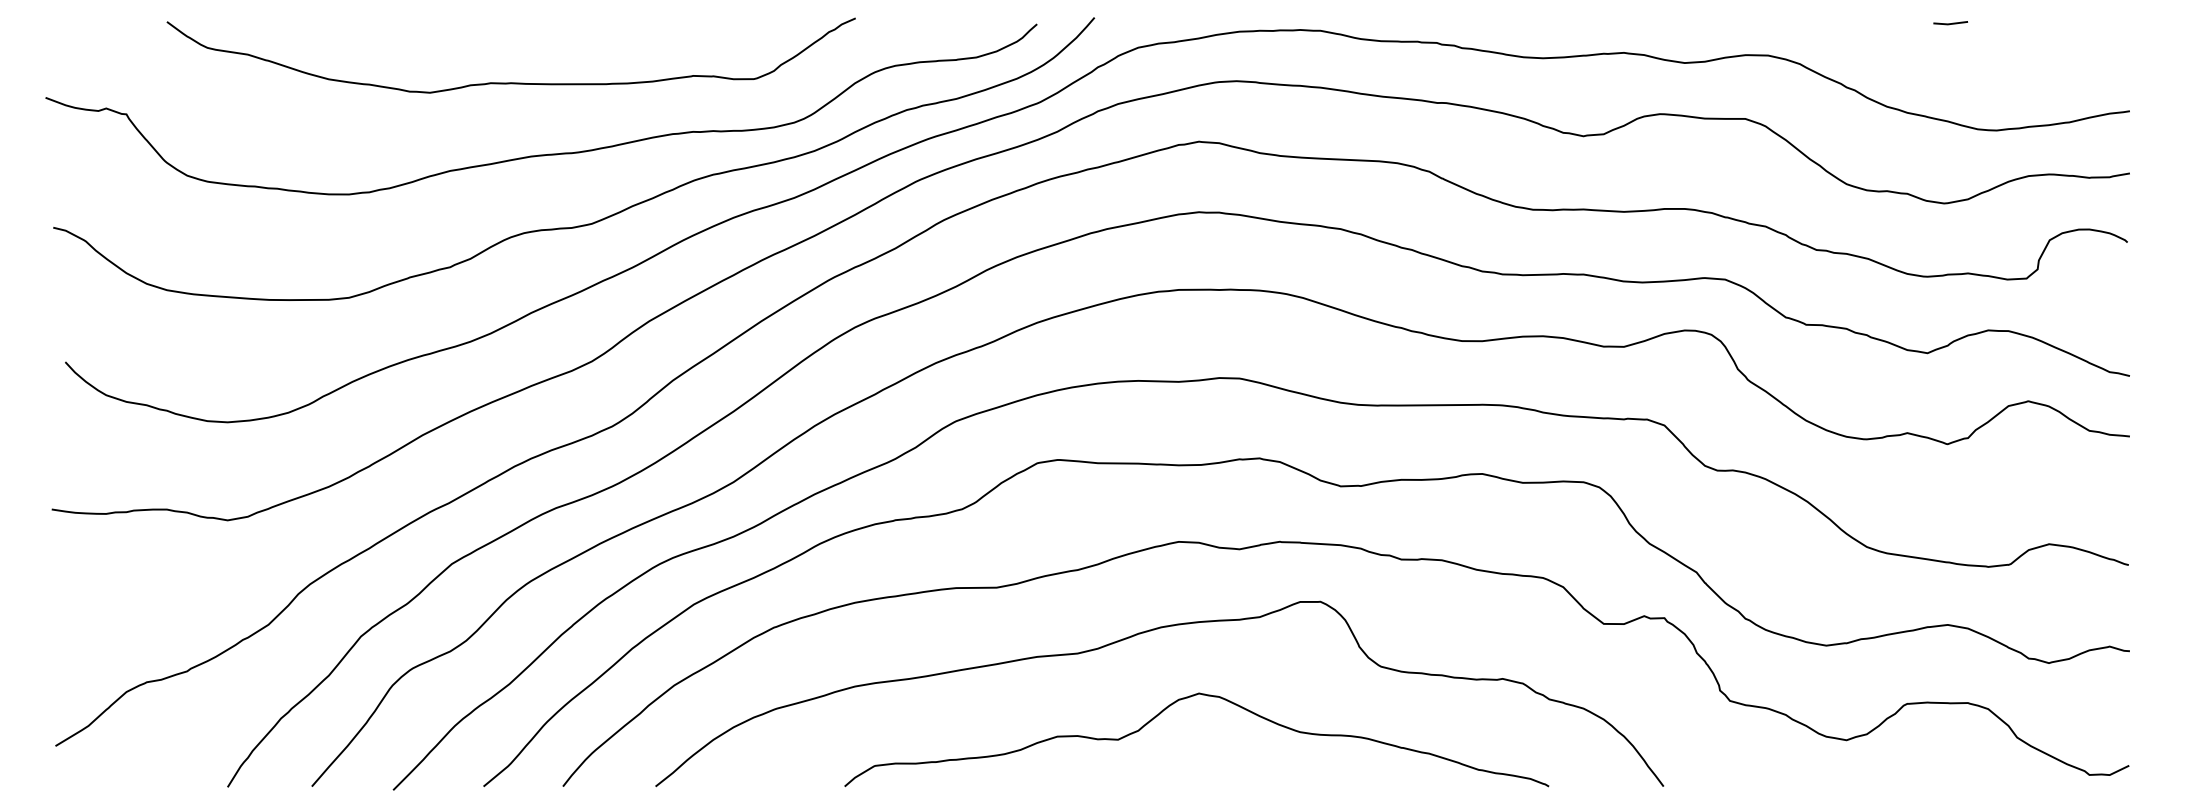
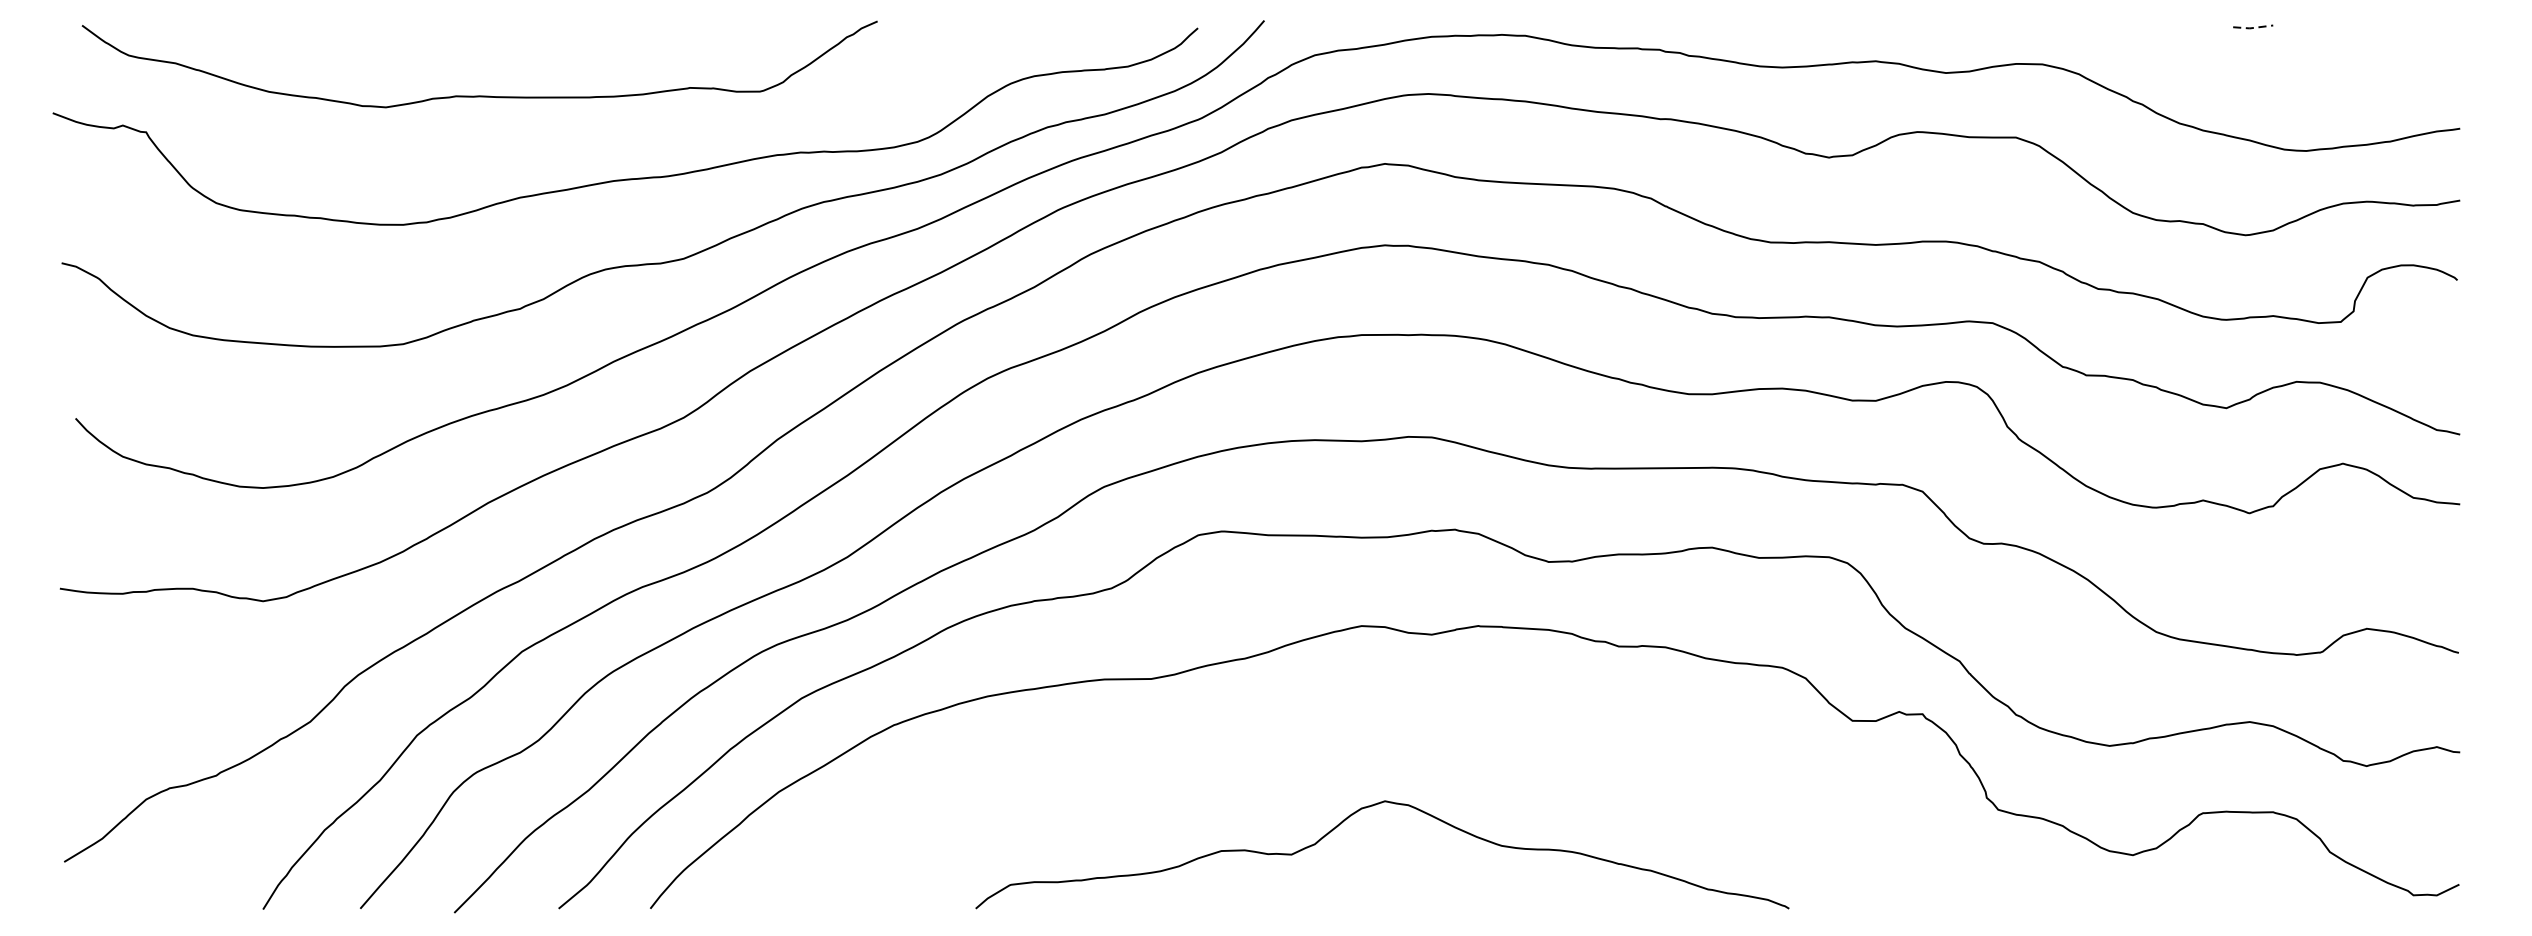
line: (1950, 24) -> (2252, 28), solid -> dashed
curve: (510, 82) -> (478, 95), moved
curve: (1140, 634) -> (1317, 733), removed

